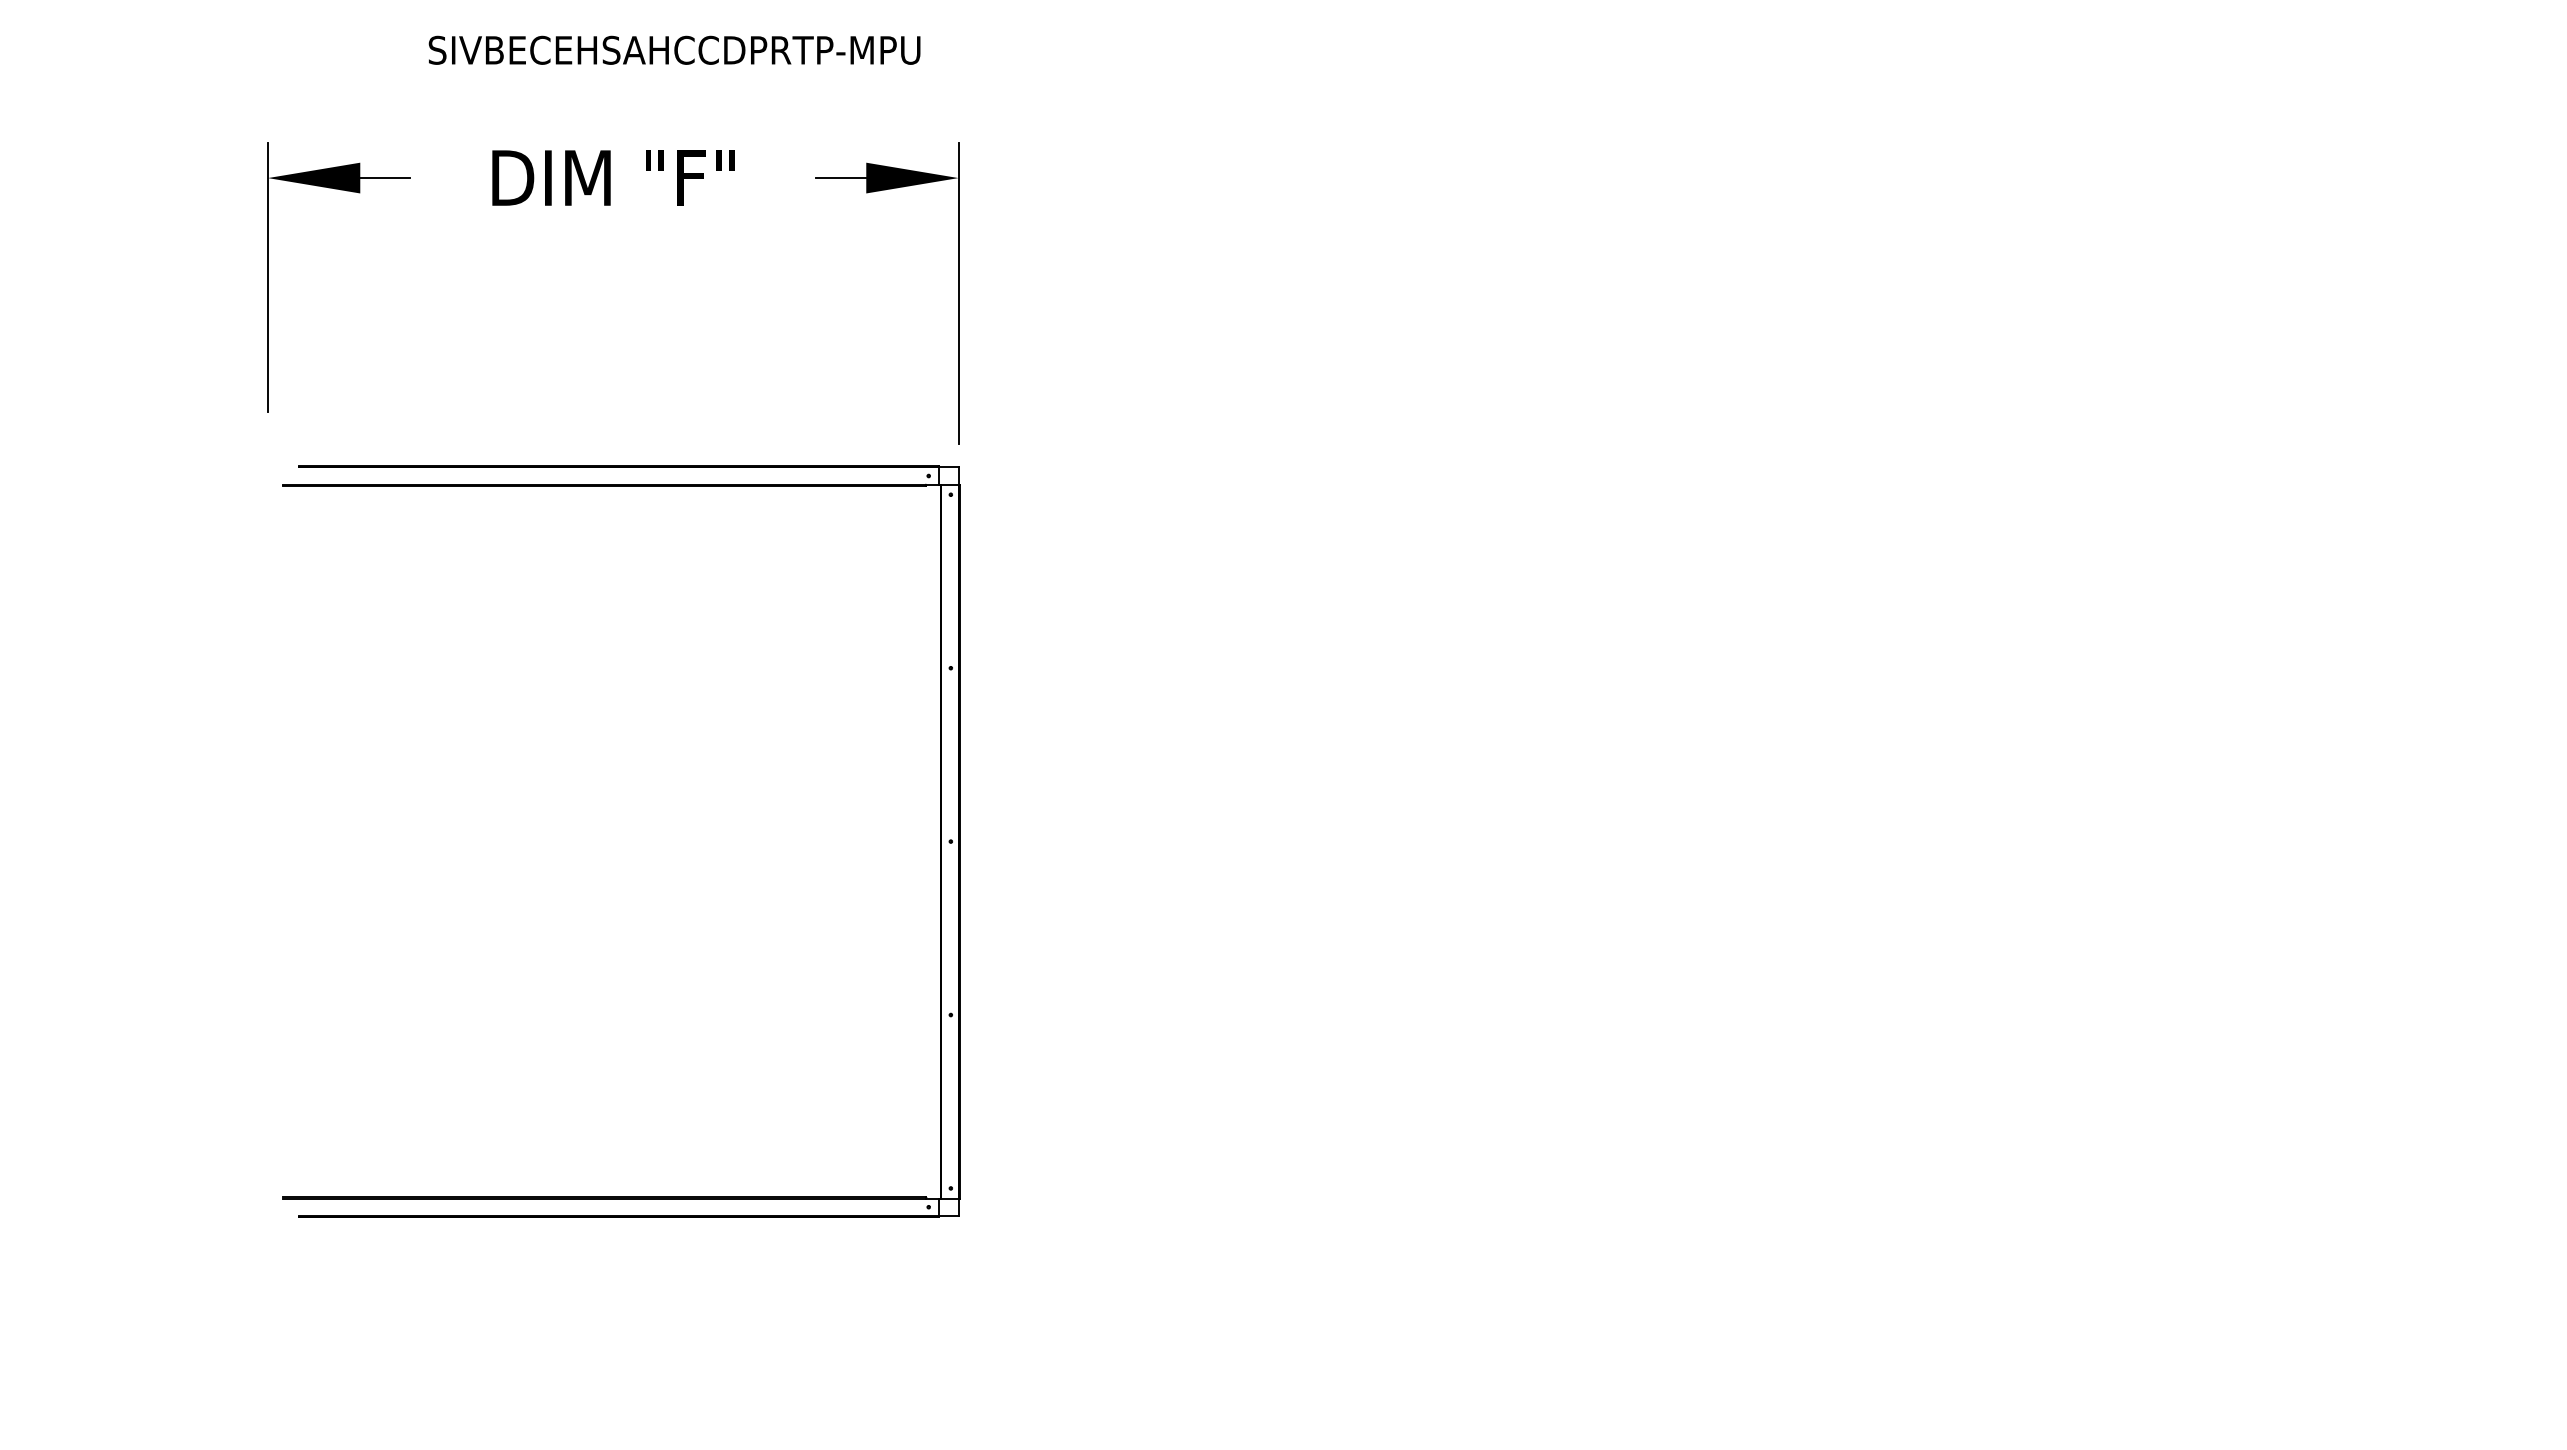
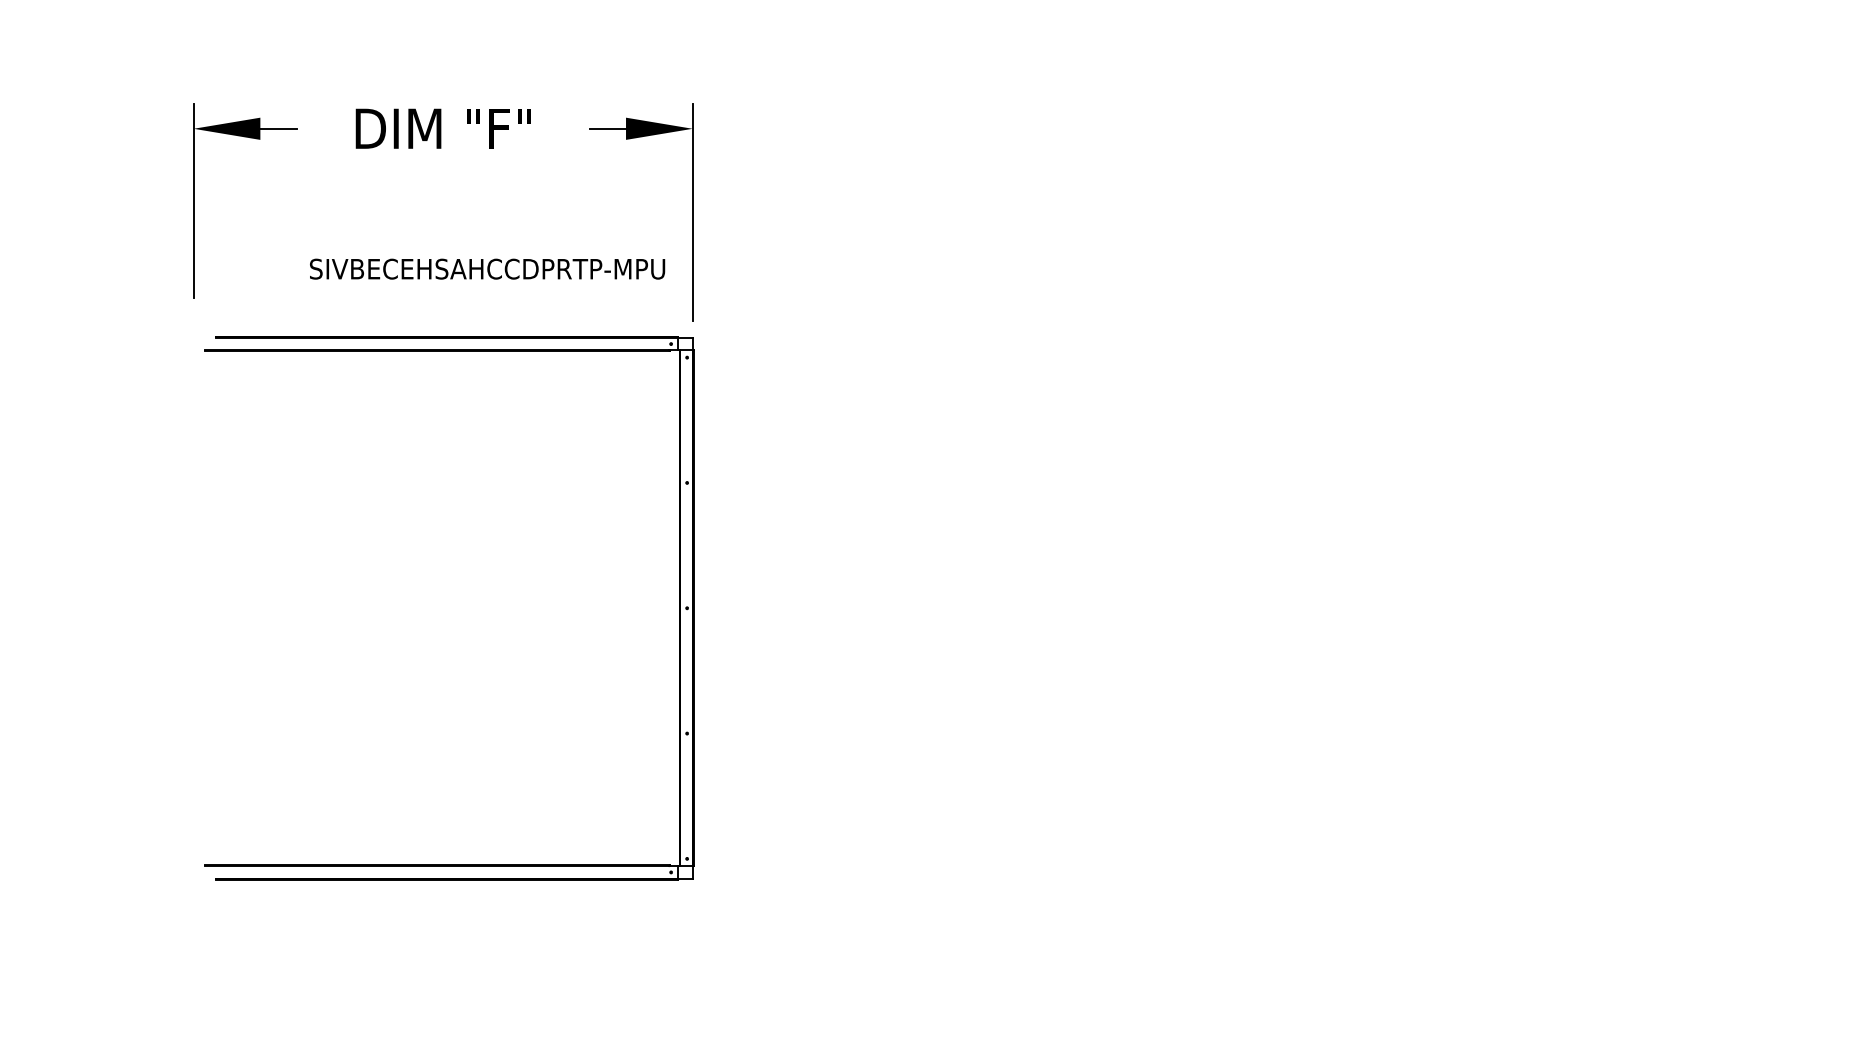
text: (674, 49) -> (487, 268), moved

